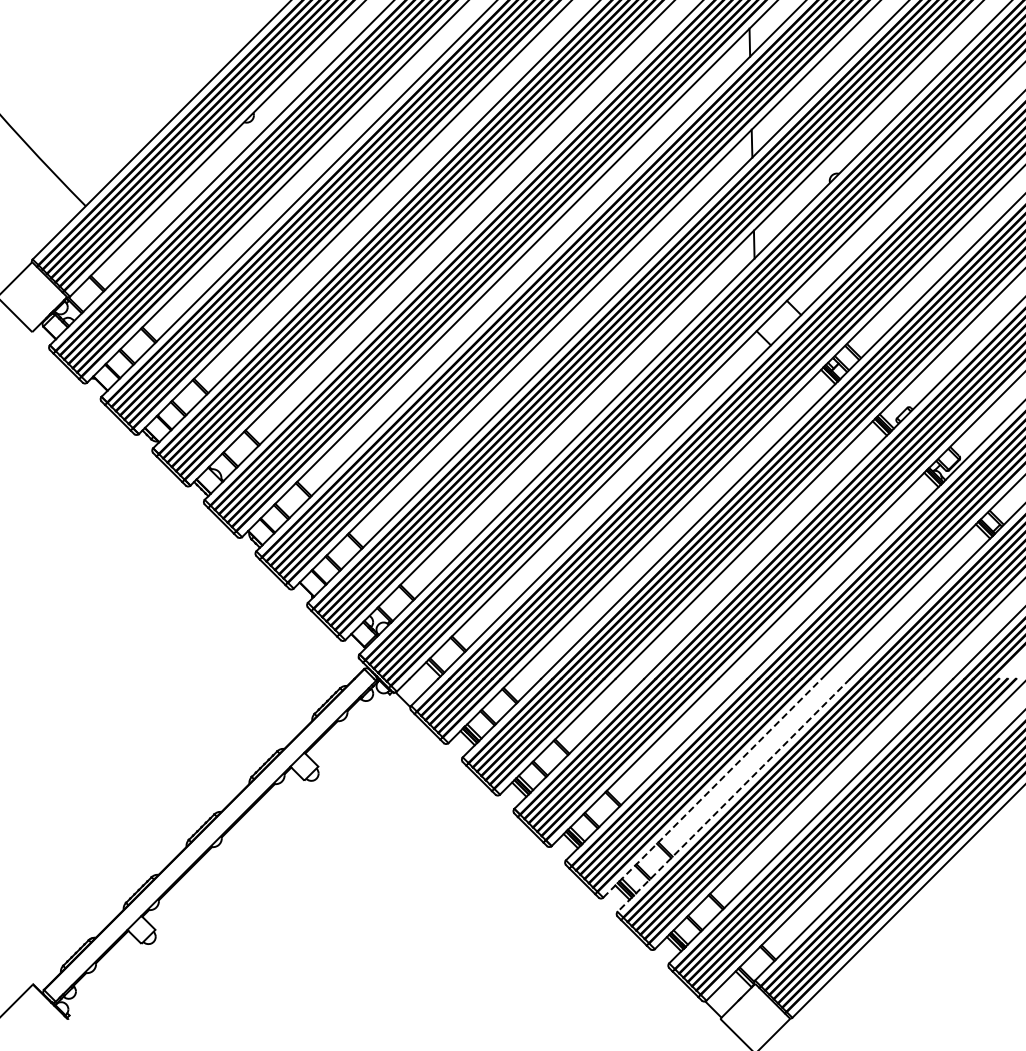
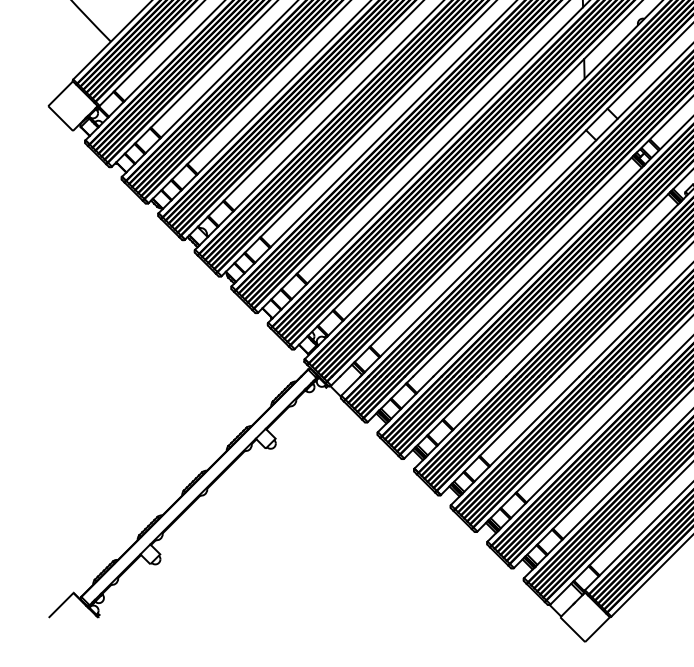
line: (712, 788) -> (554, 454), dashed -> solid
line: (733, 795) -> (569, 459), dashed -> solid

